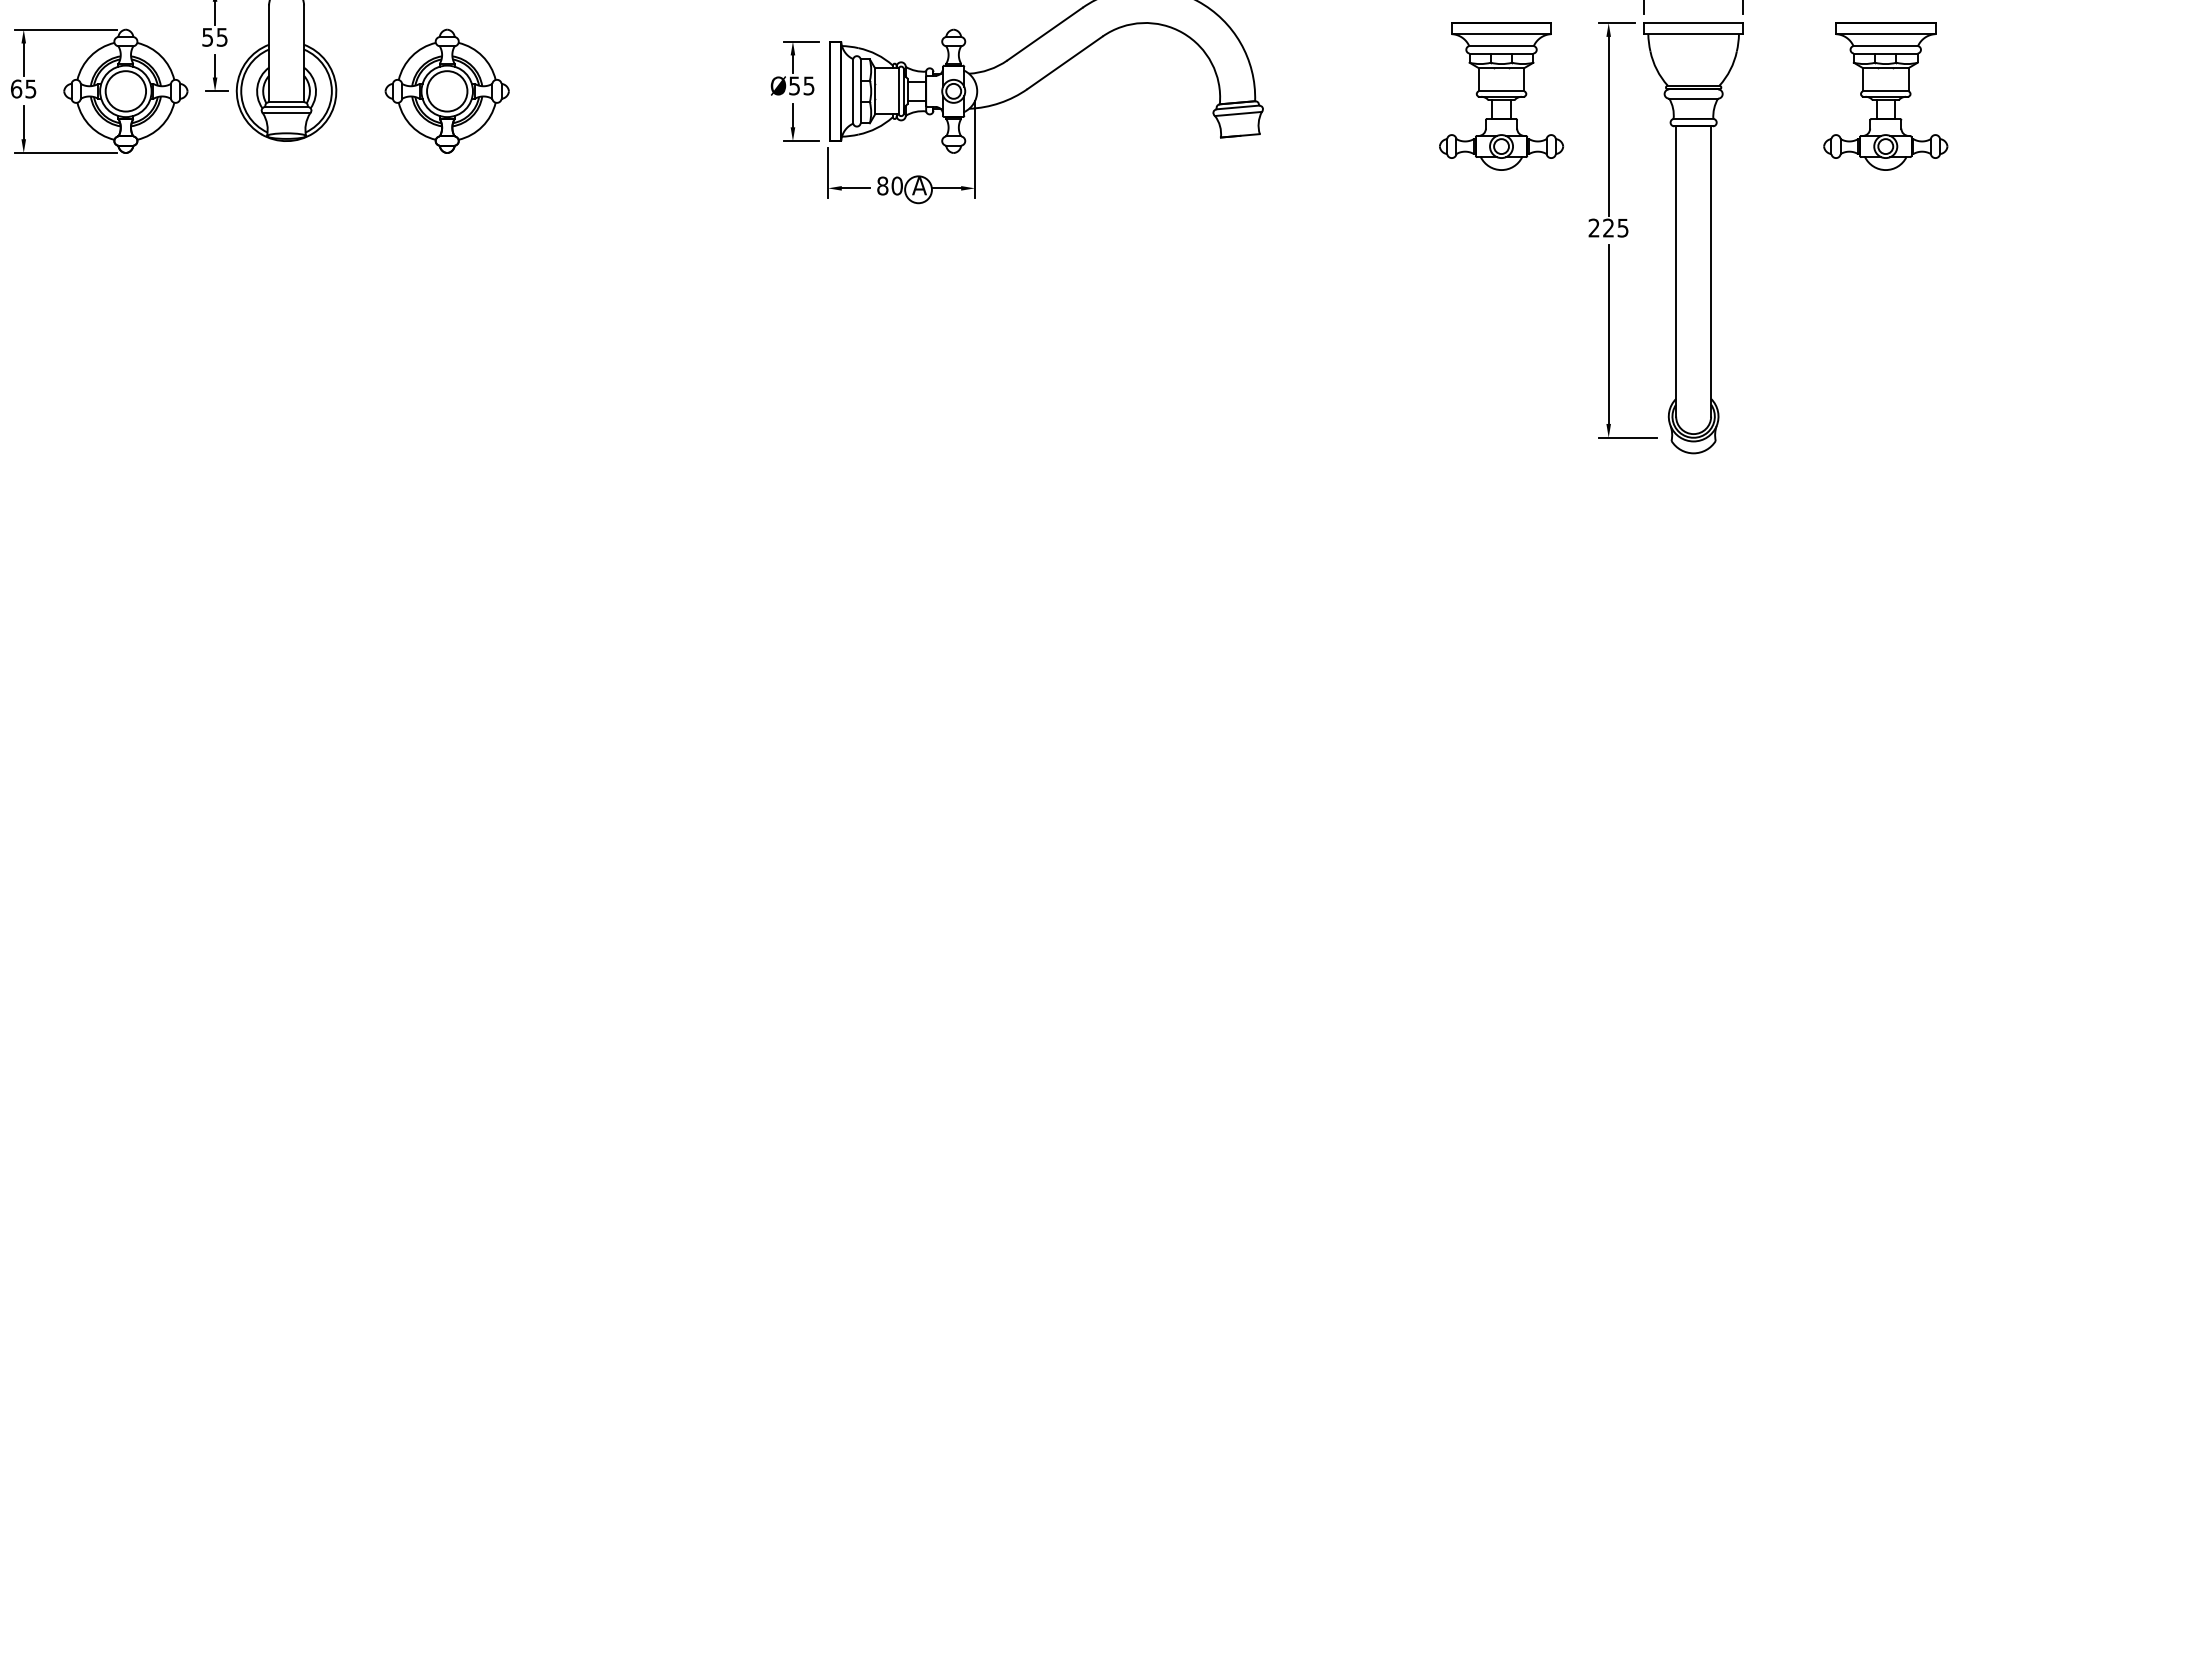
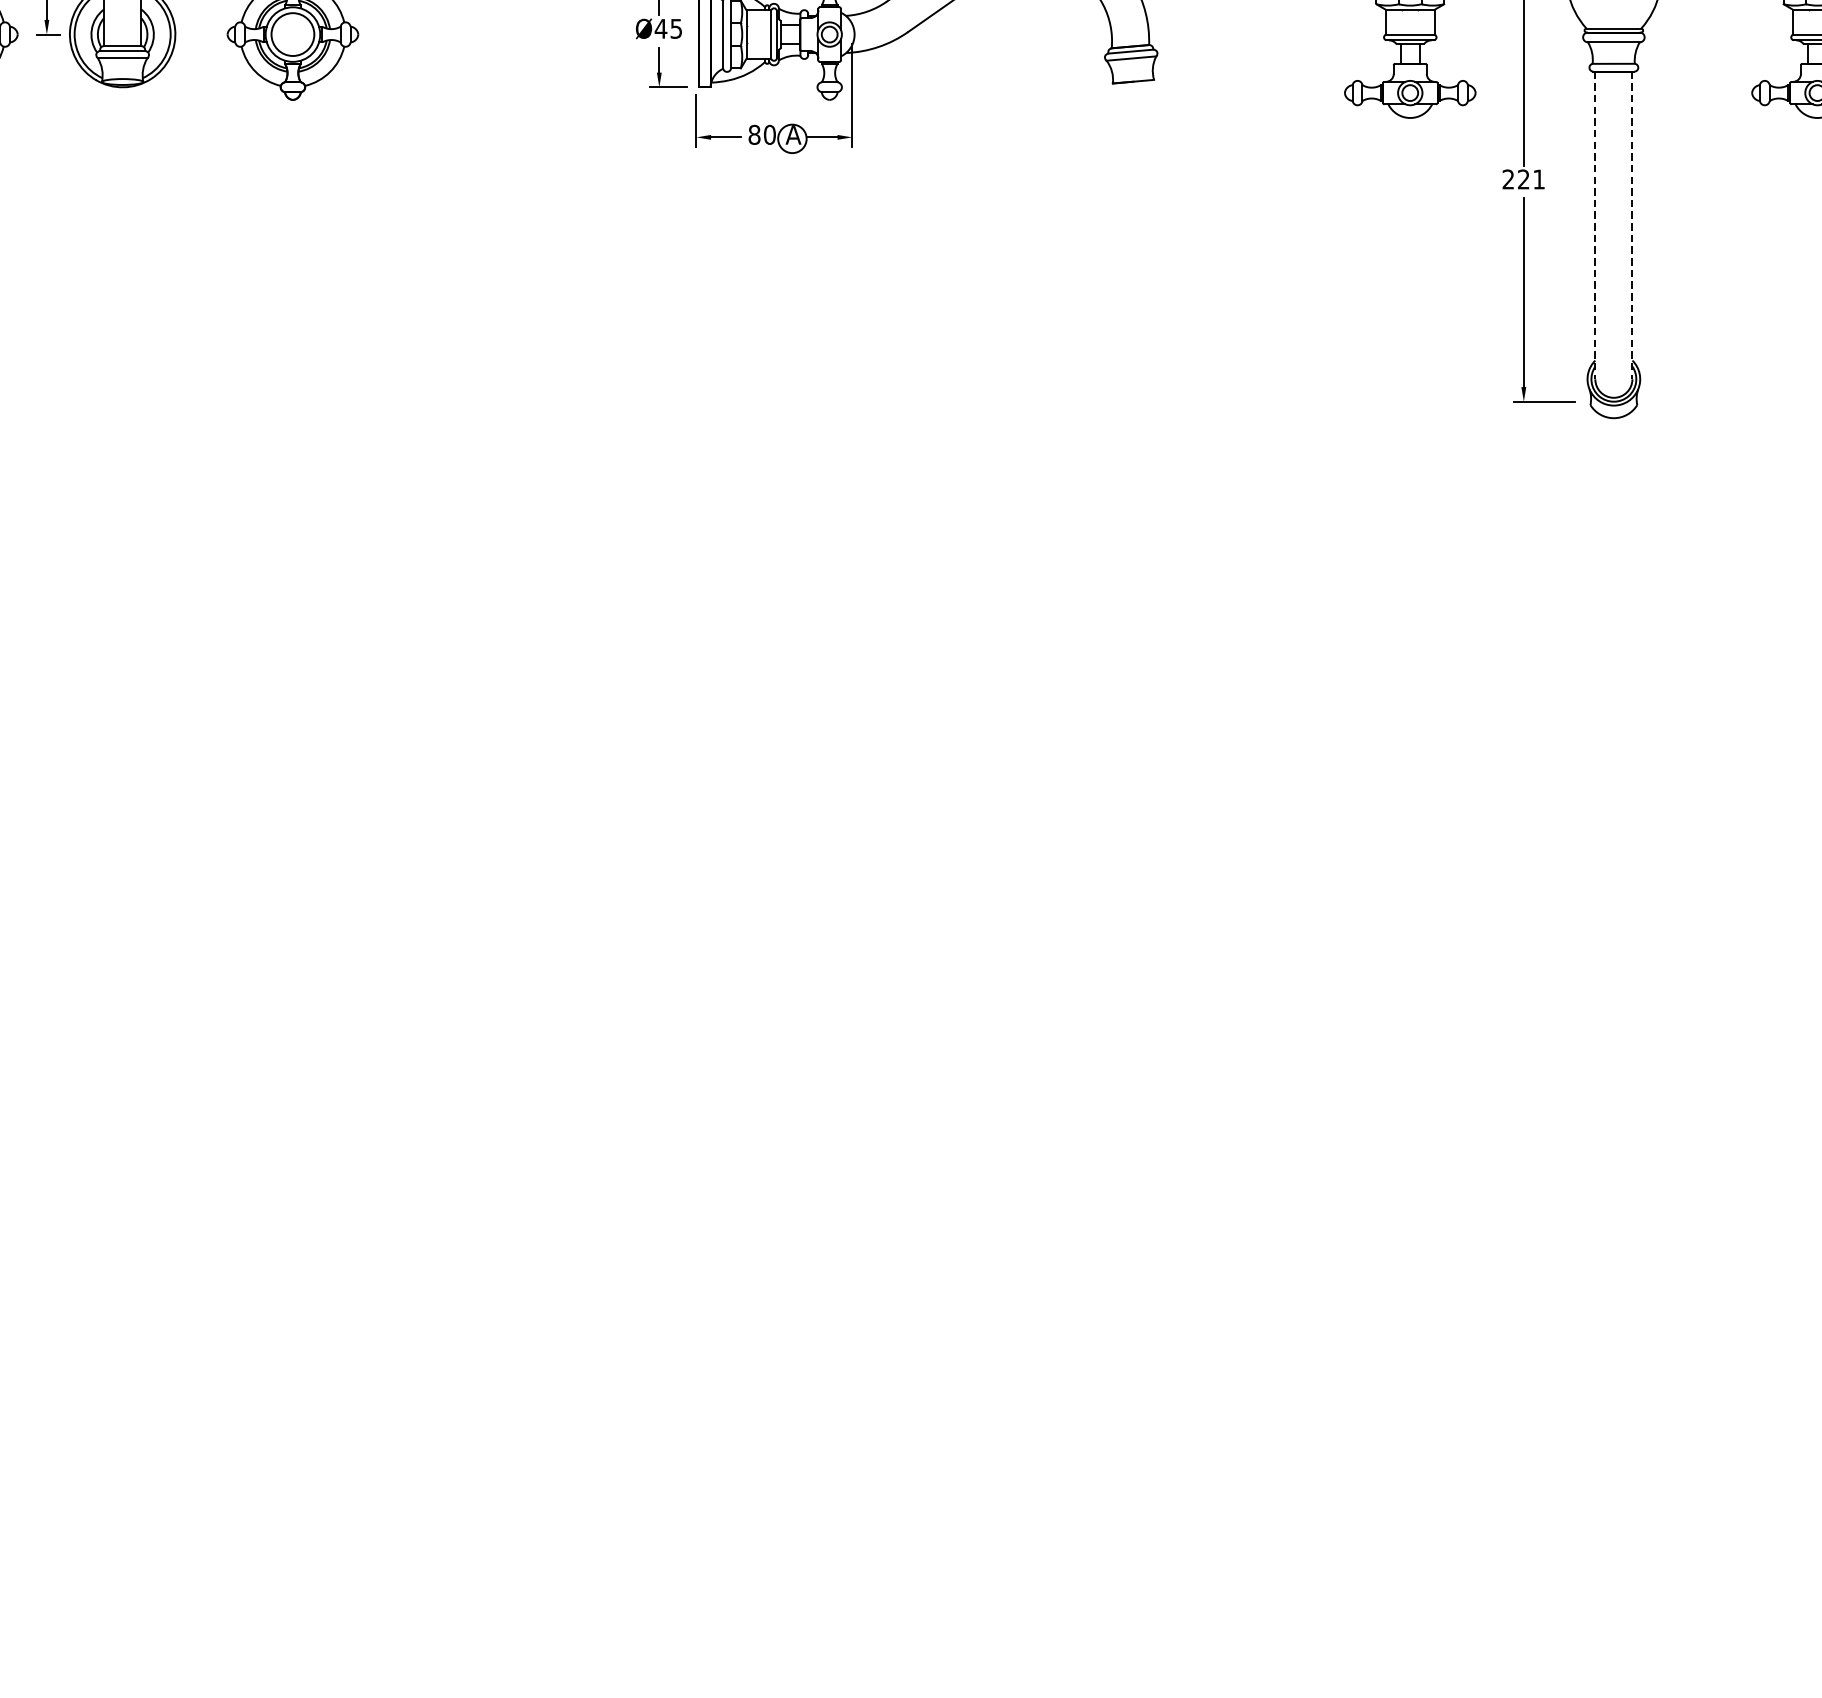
text: (794, 85) -> (660, 28), Ø55 -> Ø45
text: (1622, 228) -> (1538, 179), 225 -> 221
line: (1676, 271) -> (1595, 225), solid -> dashed
line: (1711, 271) -> (1632, 225), solid -> dashed

